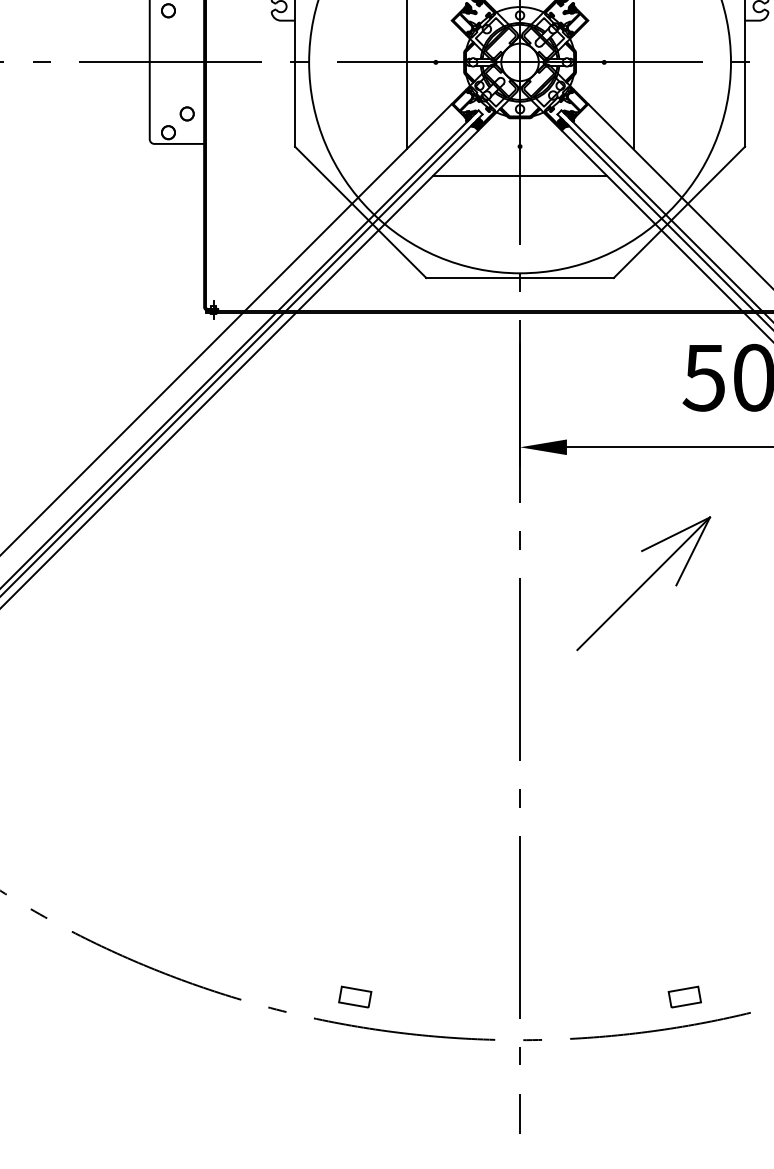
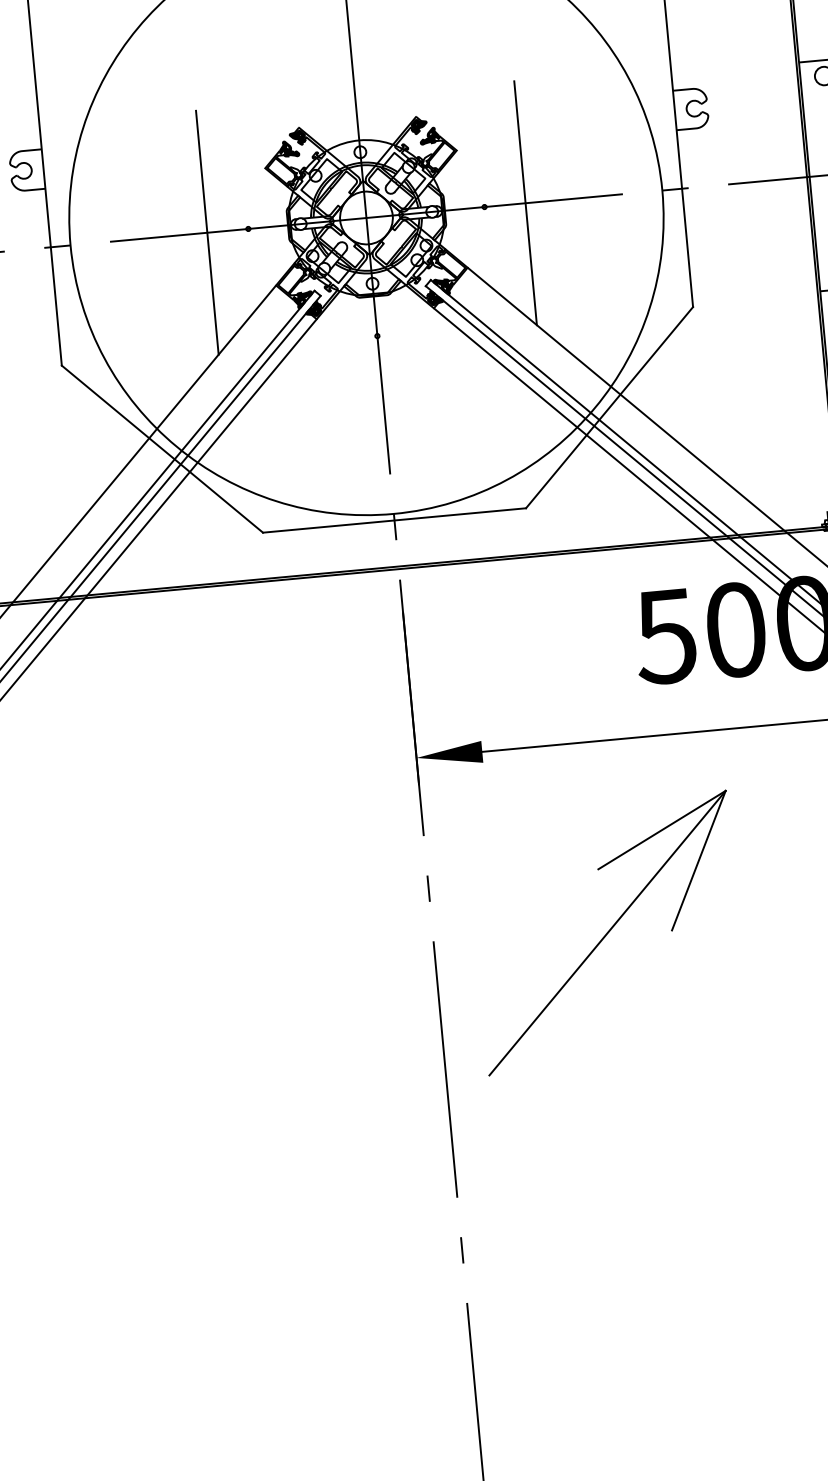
line: (519, 175) -> (380, 376), removed
part: (643, 583) -> (607, 932), size x1.4

